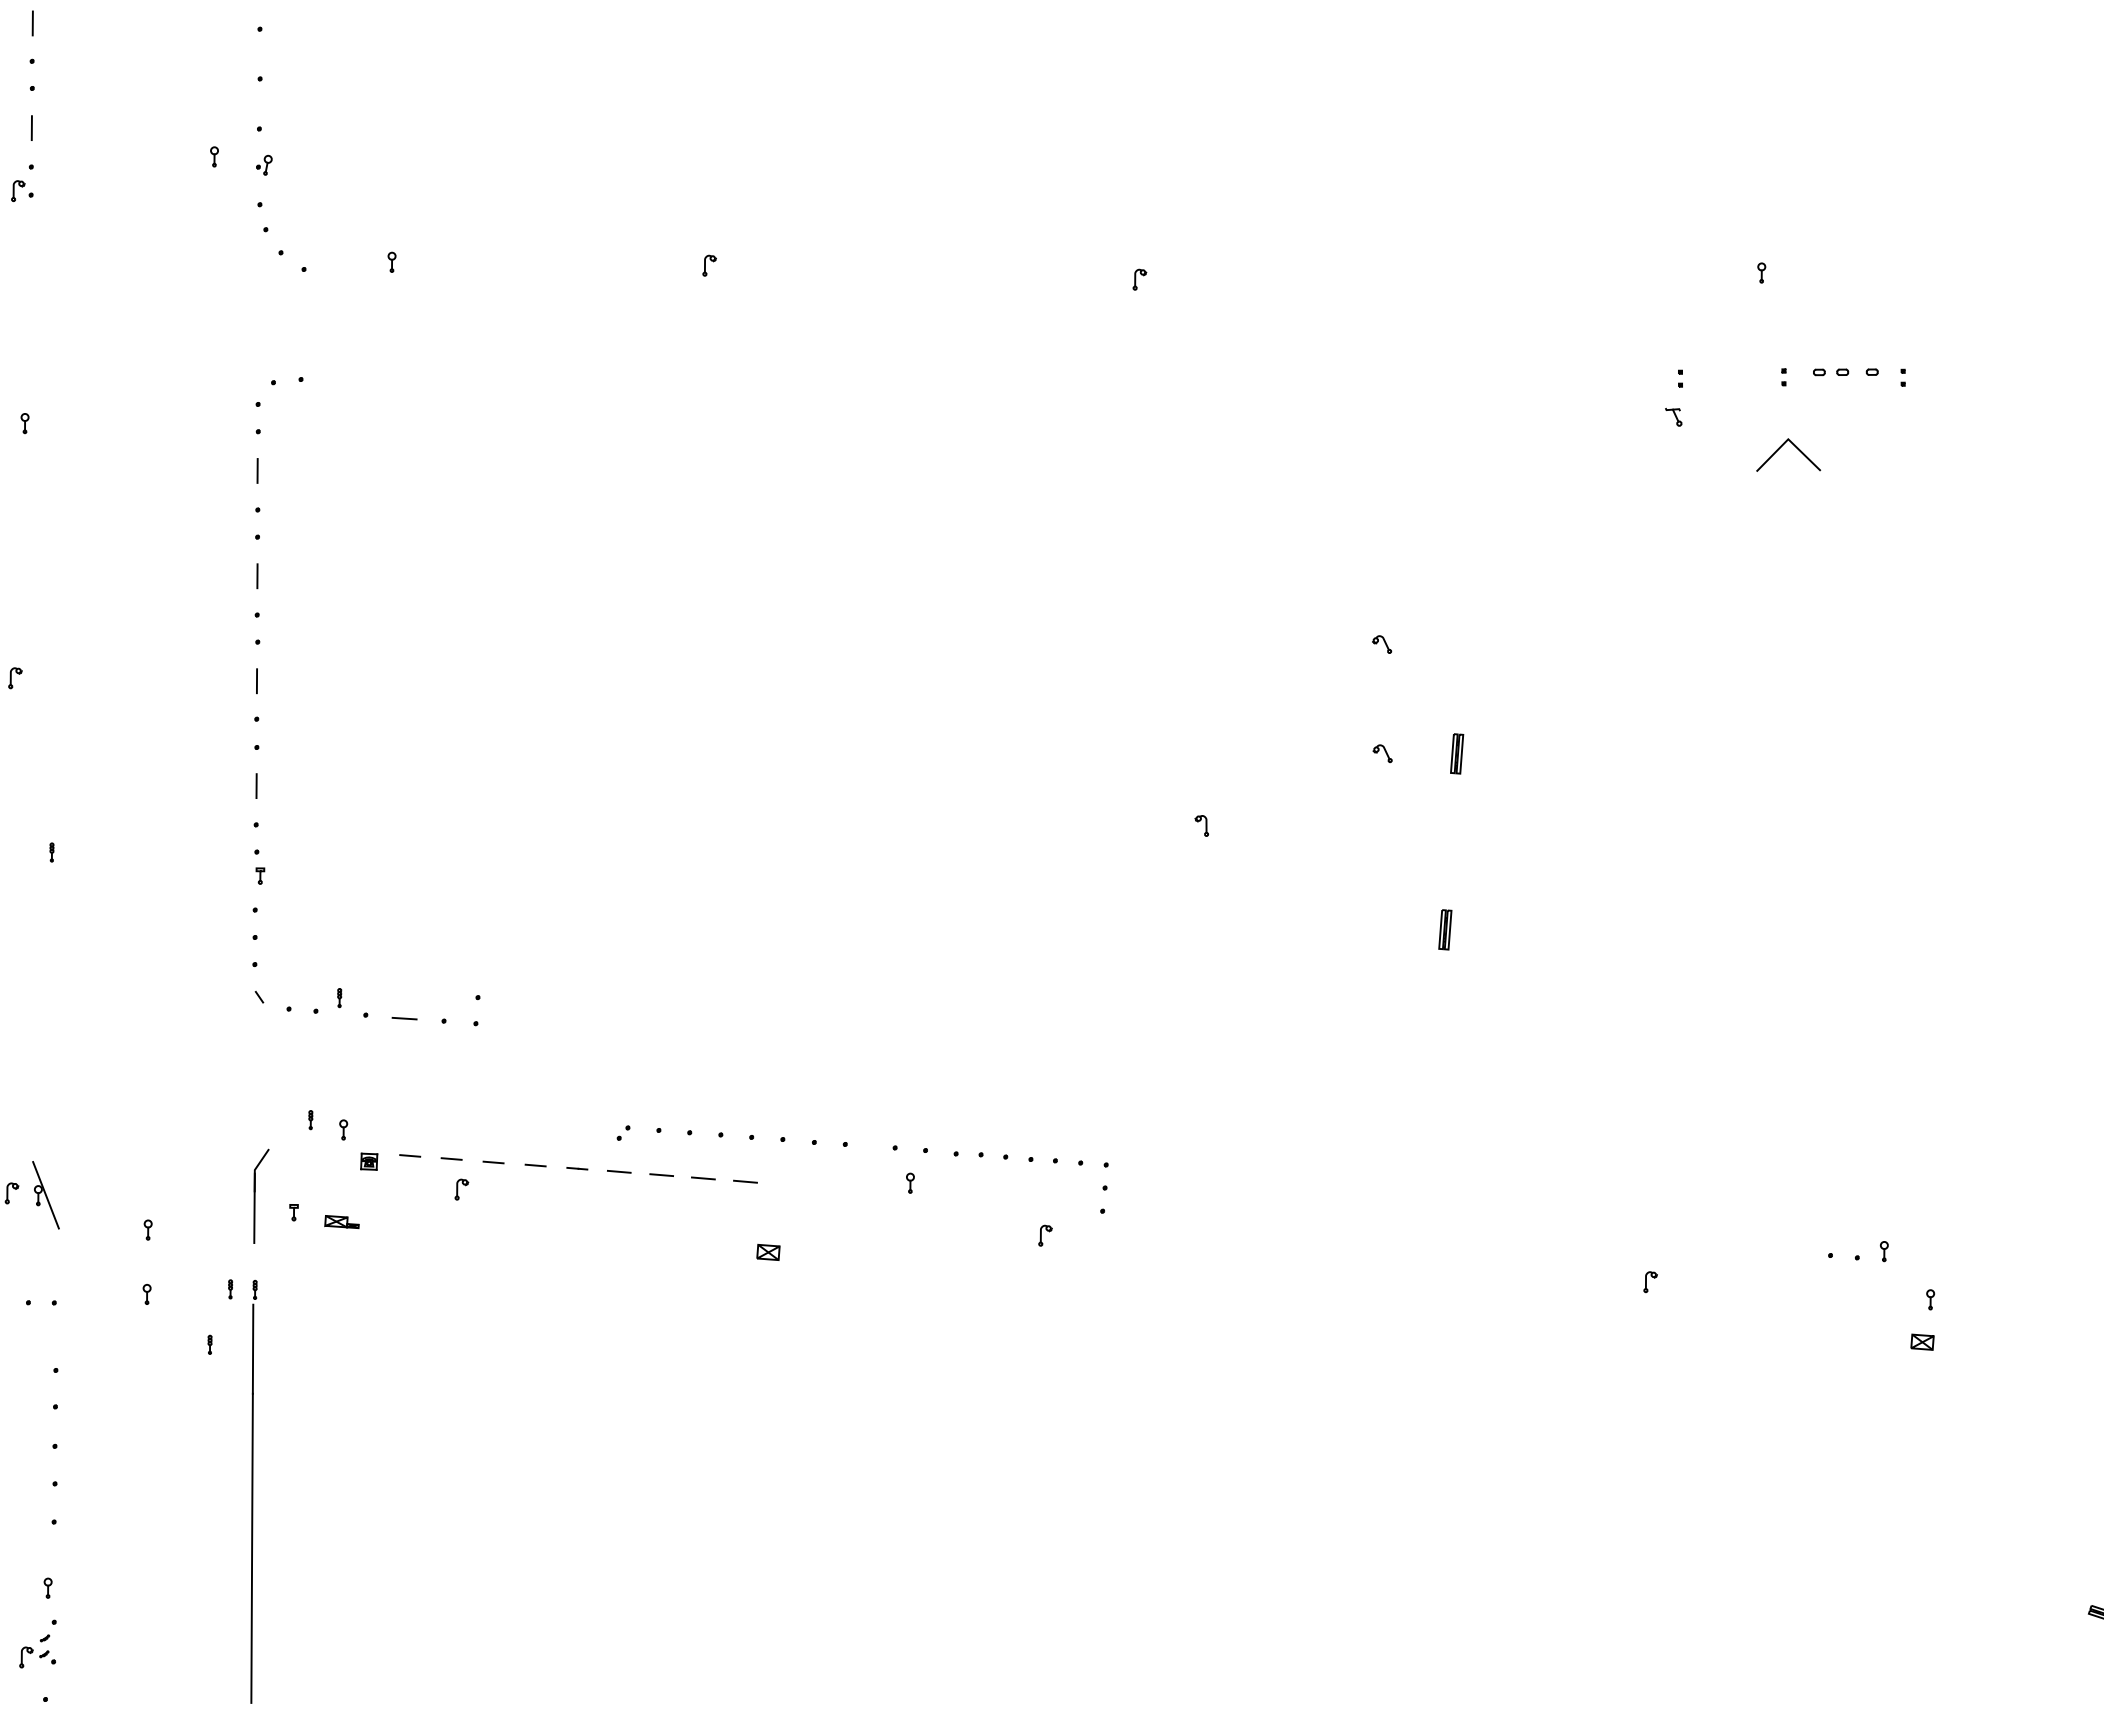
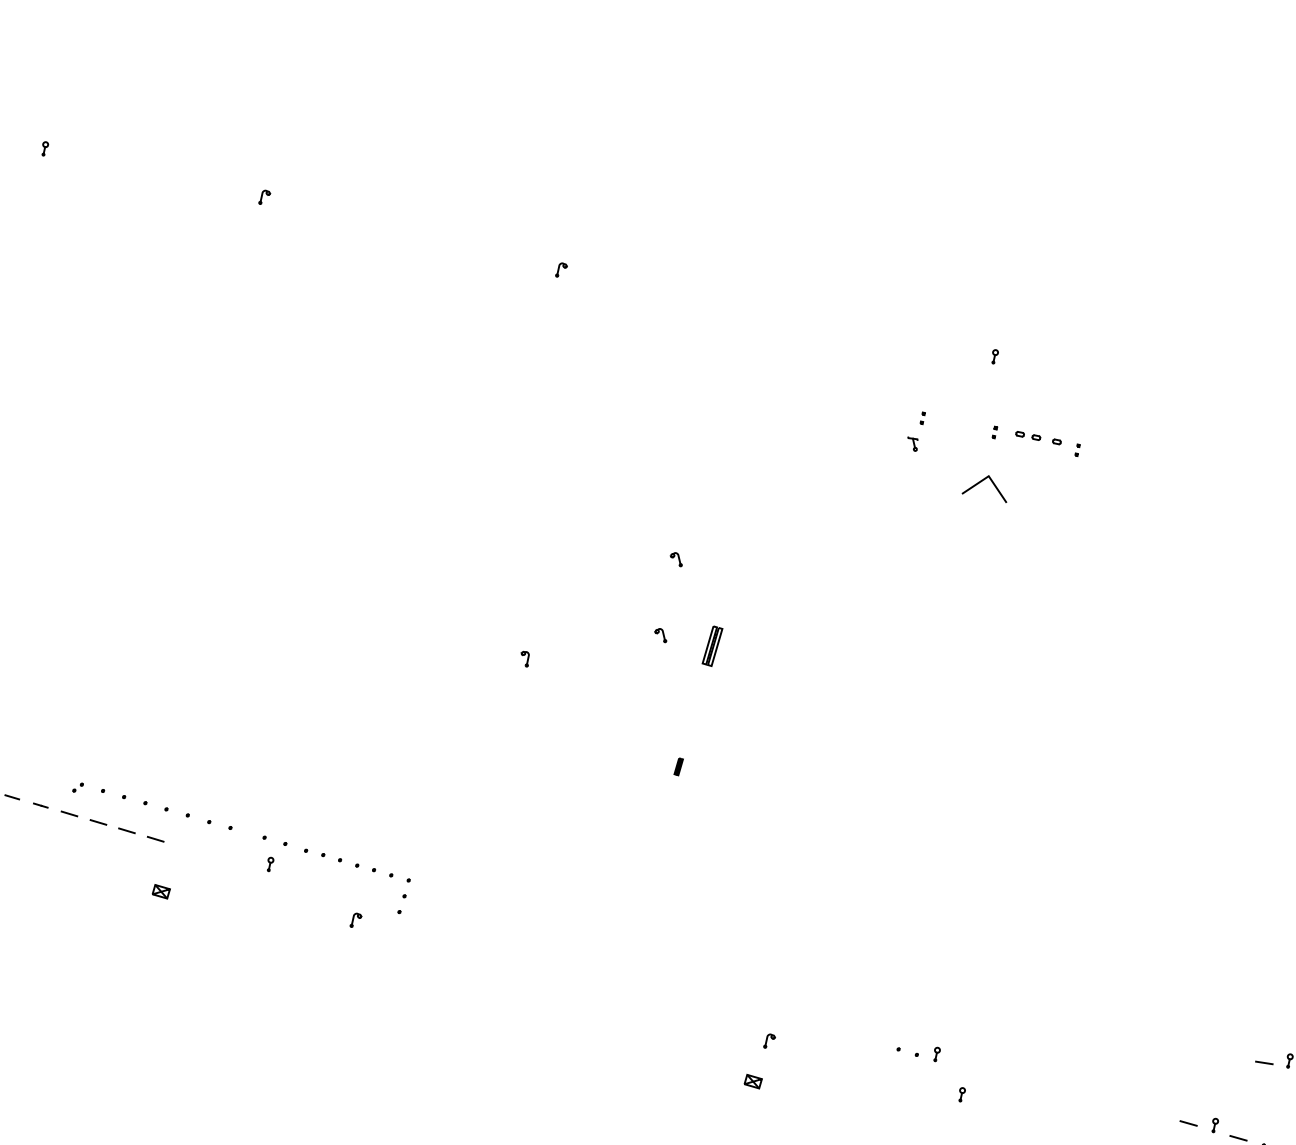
part: (1457, 753) -> (712, 646), size x1.4
part: (1445, 929) -> (678, 766), size x0.6
part: (1922, 1341) -> (753, 1081), moved

